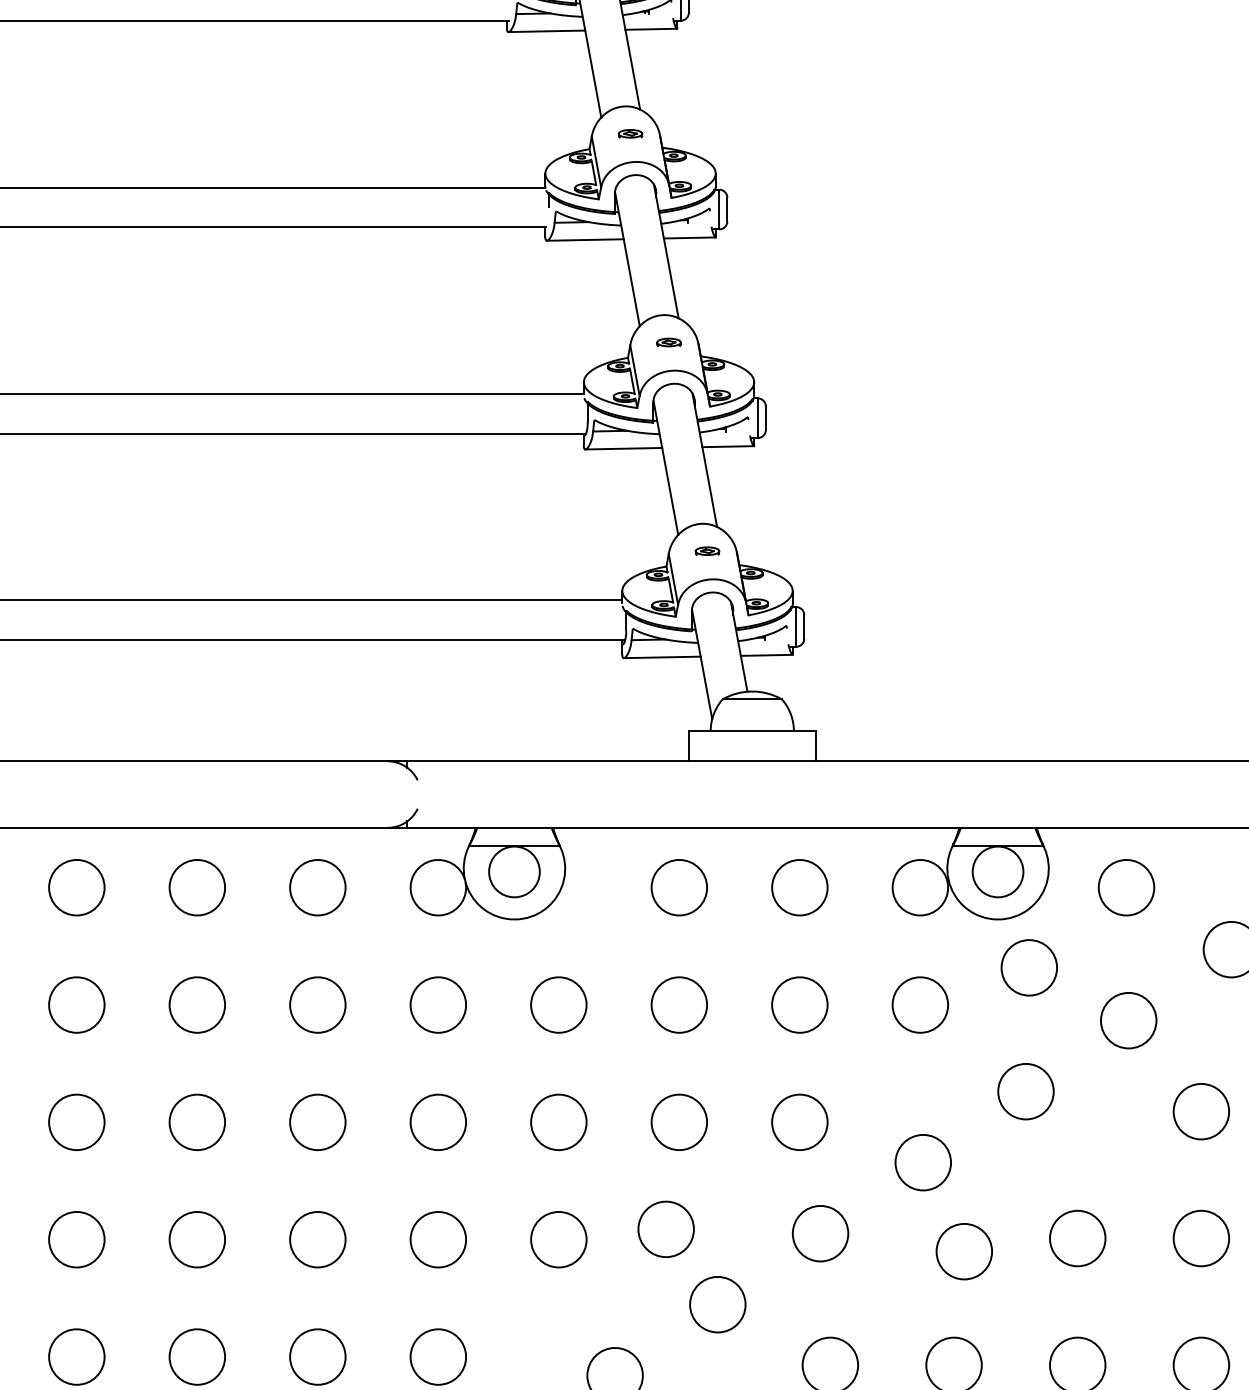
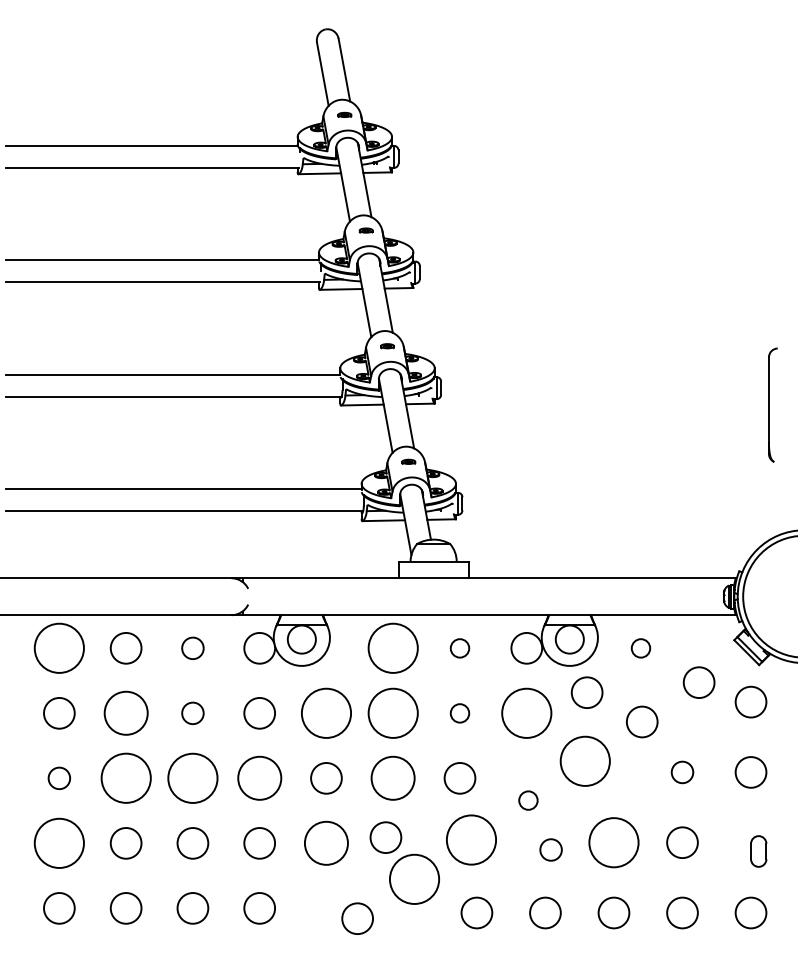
circle: (77, 886) -> (59, 647), size x1.6
circle: (678, 886) -> (392, 647), size x1.6
circle: (317, 888) -> (192, 648), size x0.7
circle: (798, 888) -> (459, 648), size x0.6
circle: (1125, 888) -> (640, 648), size x0.6
circle: (558, 1003) -> (326, 712), size x1.6
circle: (678, 1003) -> (392, 712), size x1.6
circle: (919, 1003) -> (526, 712), size x1.6
circle: (196, 1005) -> (125, 713), size x1.4
circle: (317, 1005) -> (192, 713), size x0.7
circle: (798, 1005) -> (459, 713), size x0.6
circle: (1024, 1090) -> (584, 760), size x1.6
circle: (1201, 1111) -> (682, 772), size x0.7
circle: (317, 1120) -> (192, 777), size x1.6
circle: (77, 1122) -> (59, 778), size x0.7
circle: (196, 1122) -> (125, 778), size x1.6
circle: (438, 1122) -> (259, 778), size x1.4
circle: (679, 1122) -> (393, 778), size x1.4
circle: (923, 1162) -> (528, 800), size x0.6
circle: (820, 1232) -> (471, 839), size x1.6
circle: (1076, 1238) -> (613, 842), size x1.6
circle: (77, 1239) -> (59, 843), size x1.6
circle: (558, 1239) -> (326, 843), size x1.4
circle: (963, 1250) -> (550, 849), size x0.7
circle: (717, 1304) -> (414, 879), size x1.6

